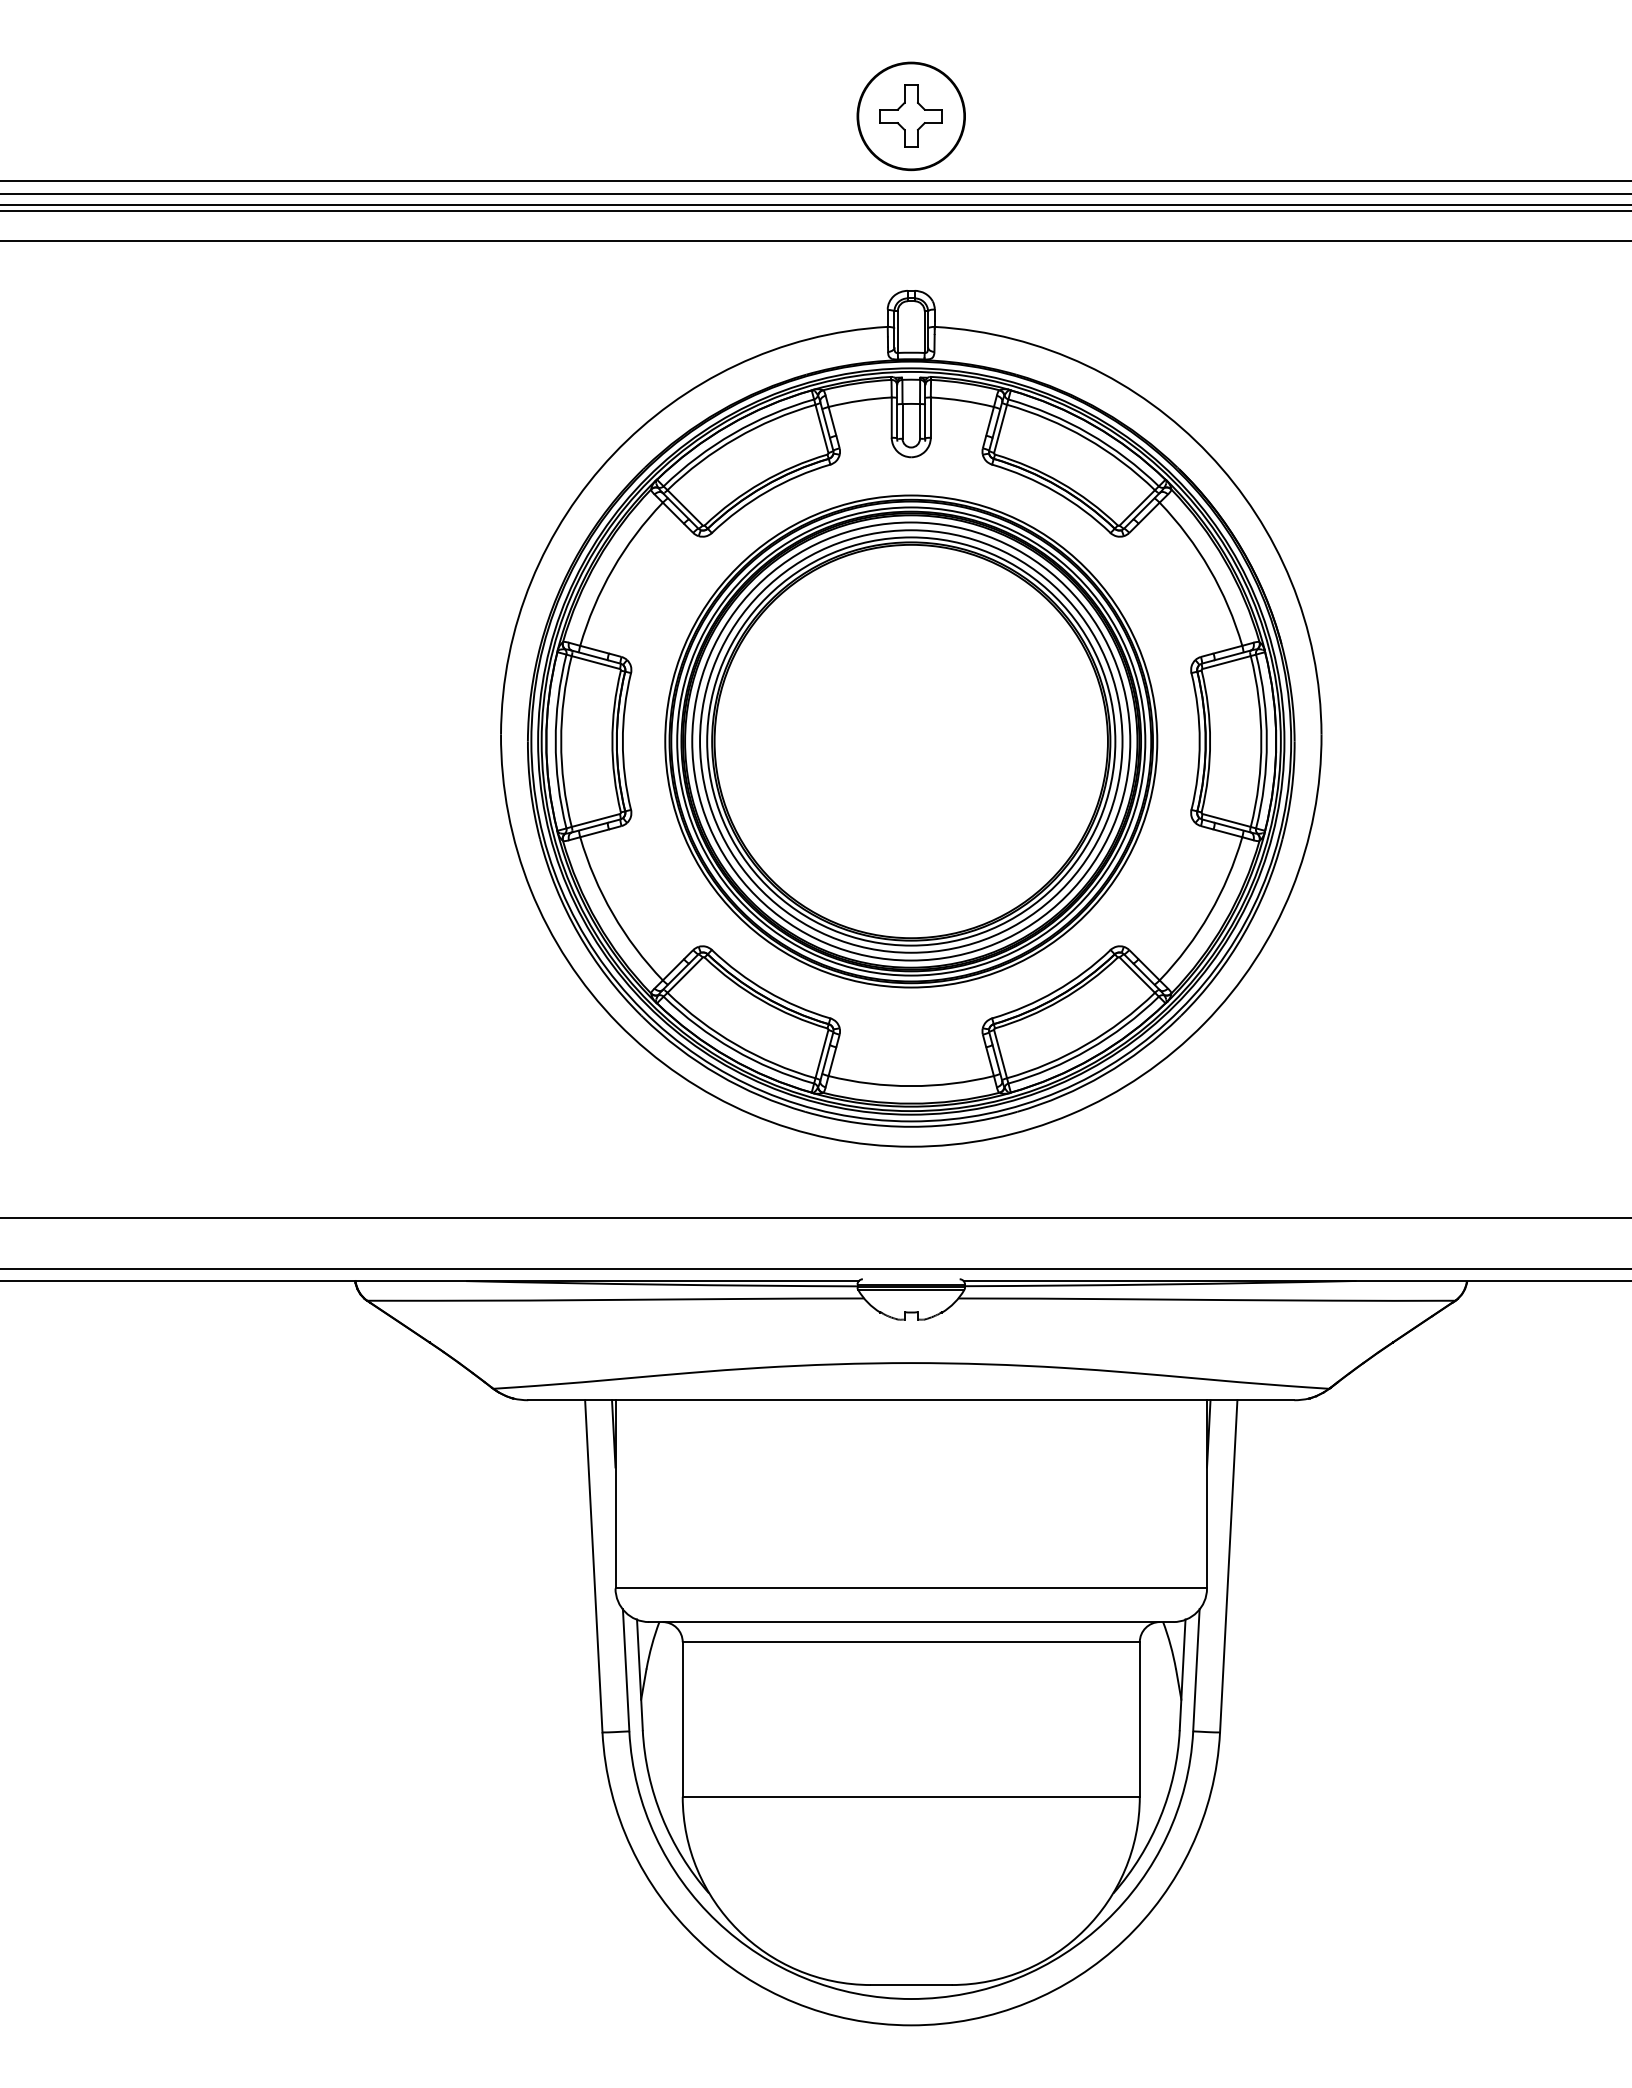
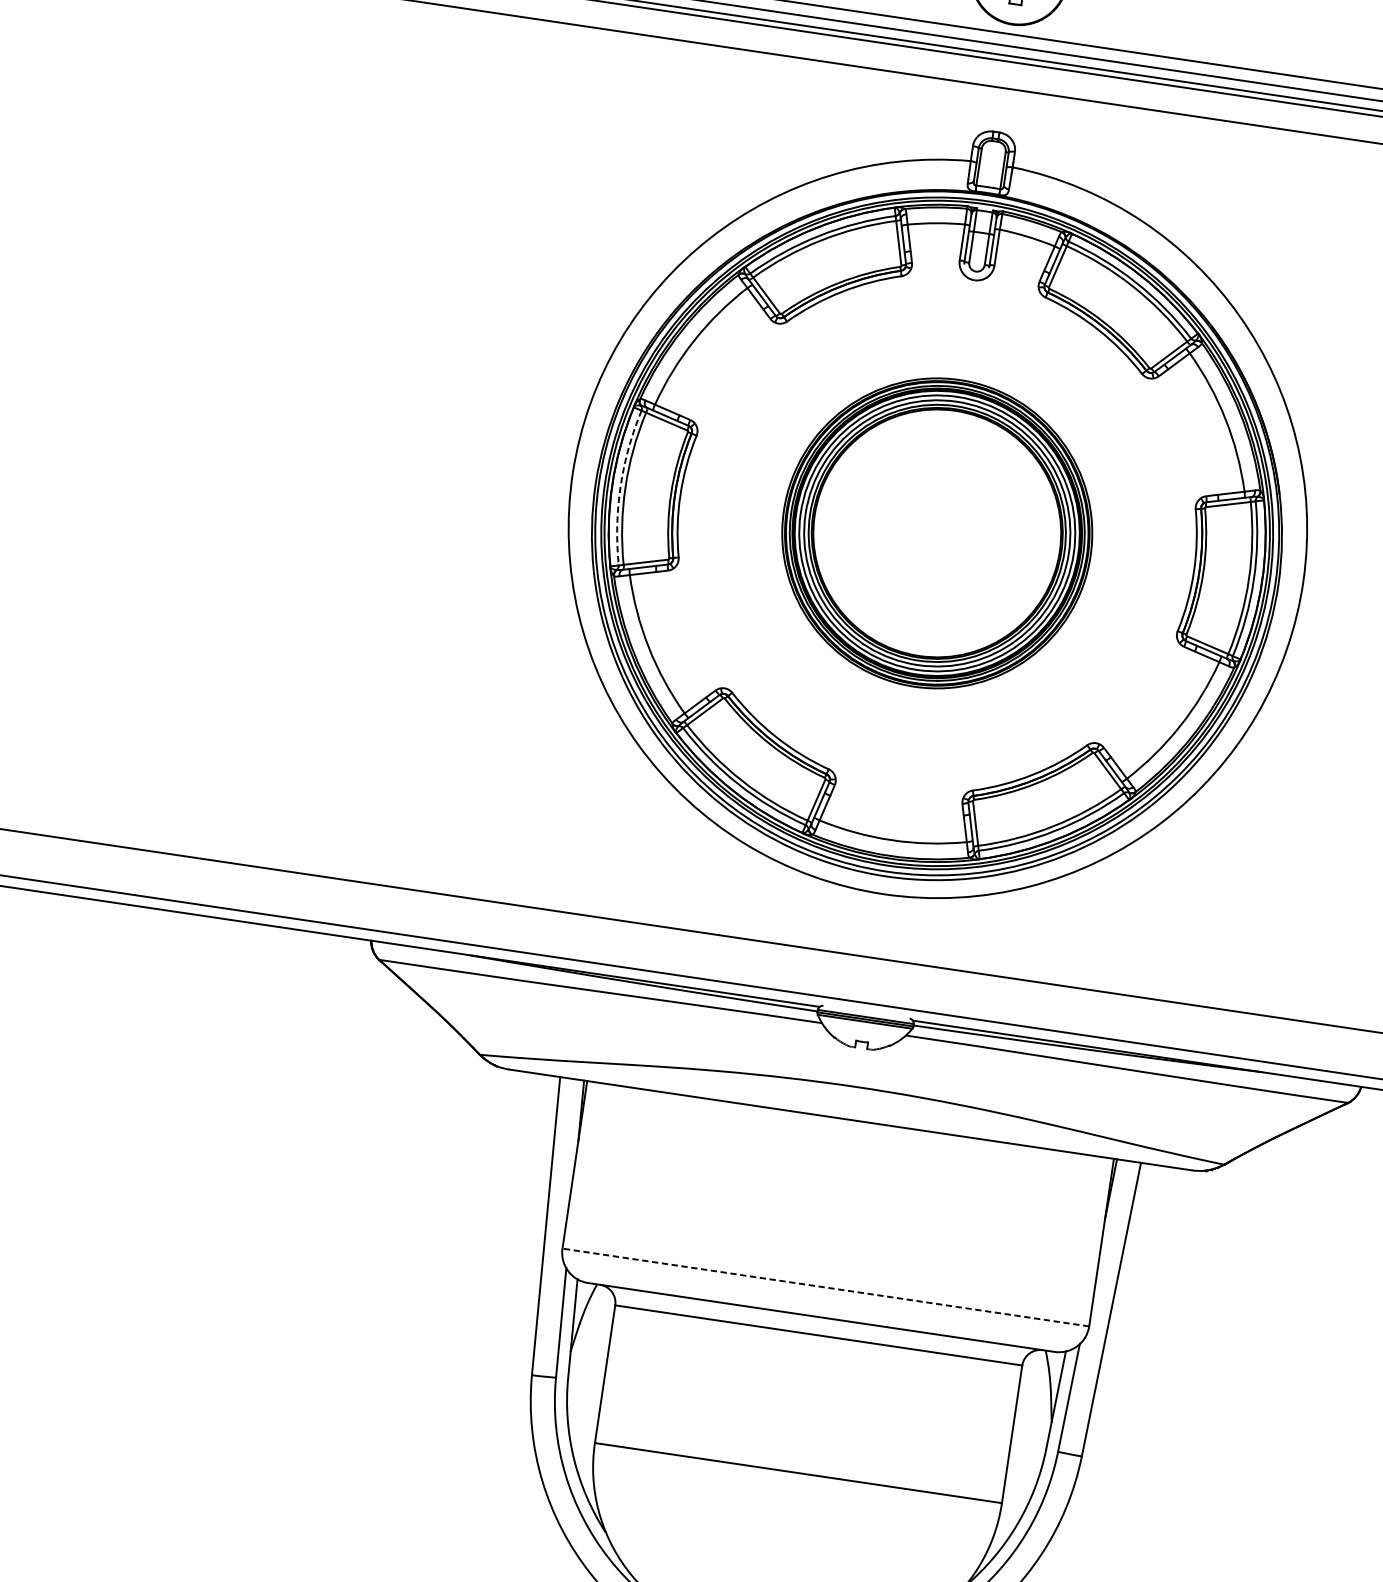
arc: (555, 741) -> (620, 486), solid -> dashed
part: (911, 741) -> (937, 533), size x0.7
line: (911, 1588) -> (826, 1287), solid -> dashed

